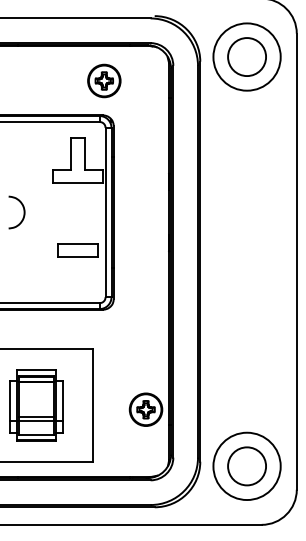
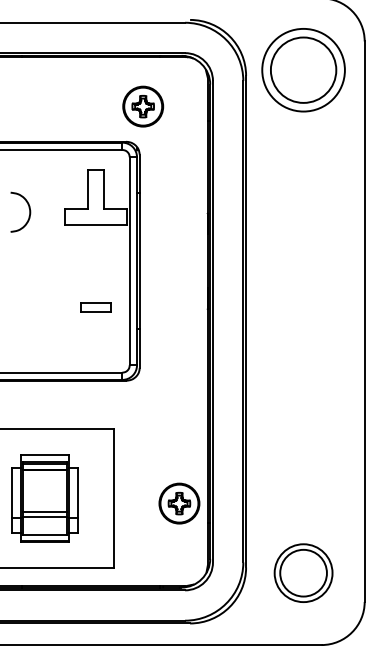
circle: (246, 56) -> (303, 69), size x1.4
part: (104, 80) -> (143, 106), moved
curve: (23, 209) -> (28, 208), moved
part: (77, 250) -> (95, 307), size x0.6
circle: (246, 465) -> (303, 572), size x0.7

